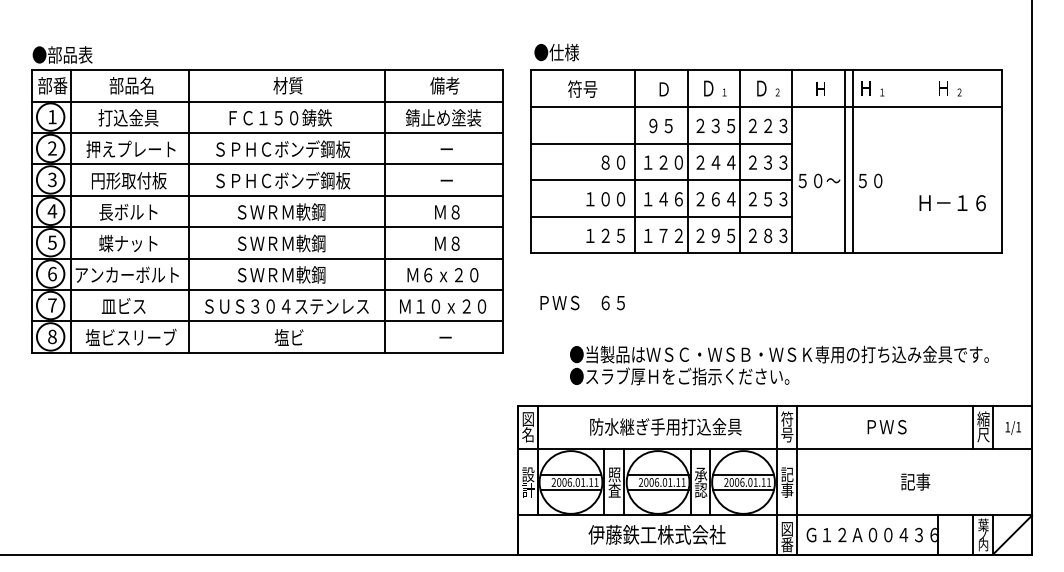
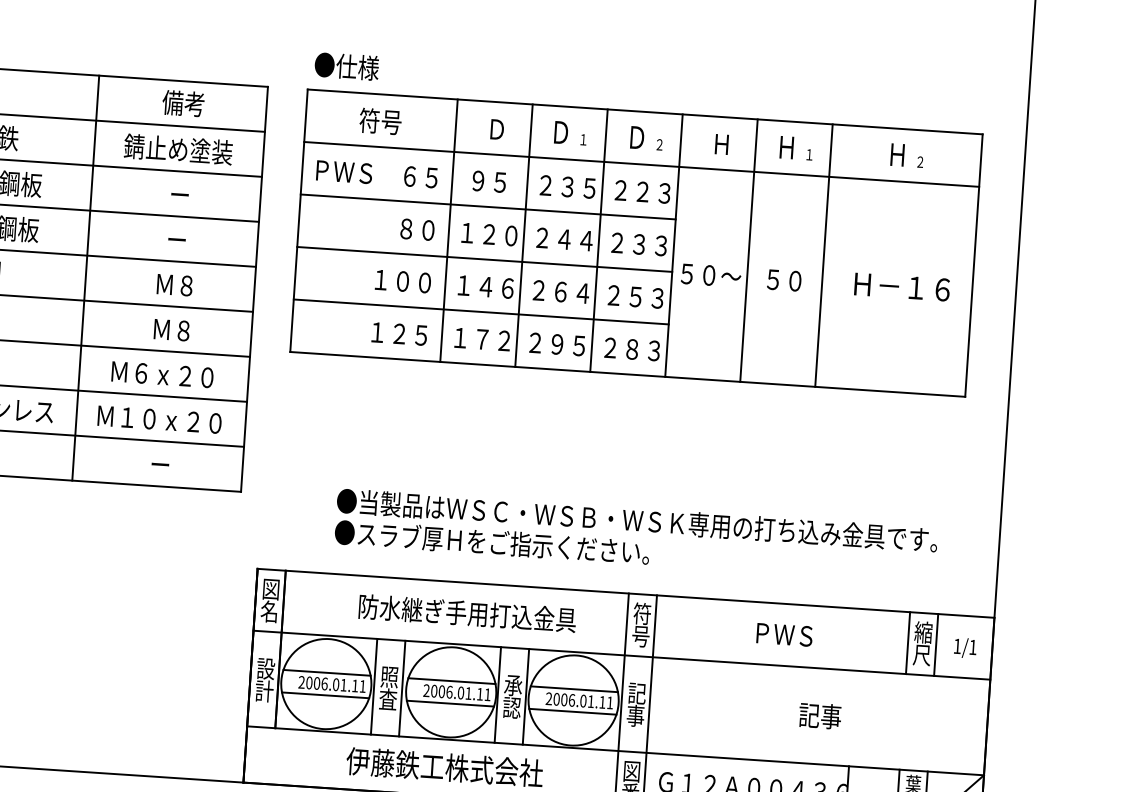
line: (852, 161) -> (823, 255), moved
text: (952, 203) -> (901, 287), moved
text: (582, 302) -> (376, 173), moved

